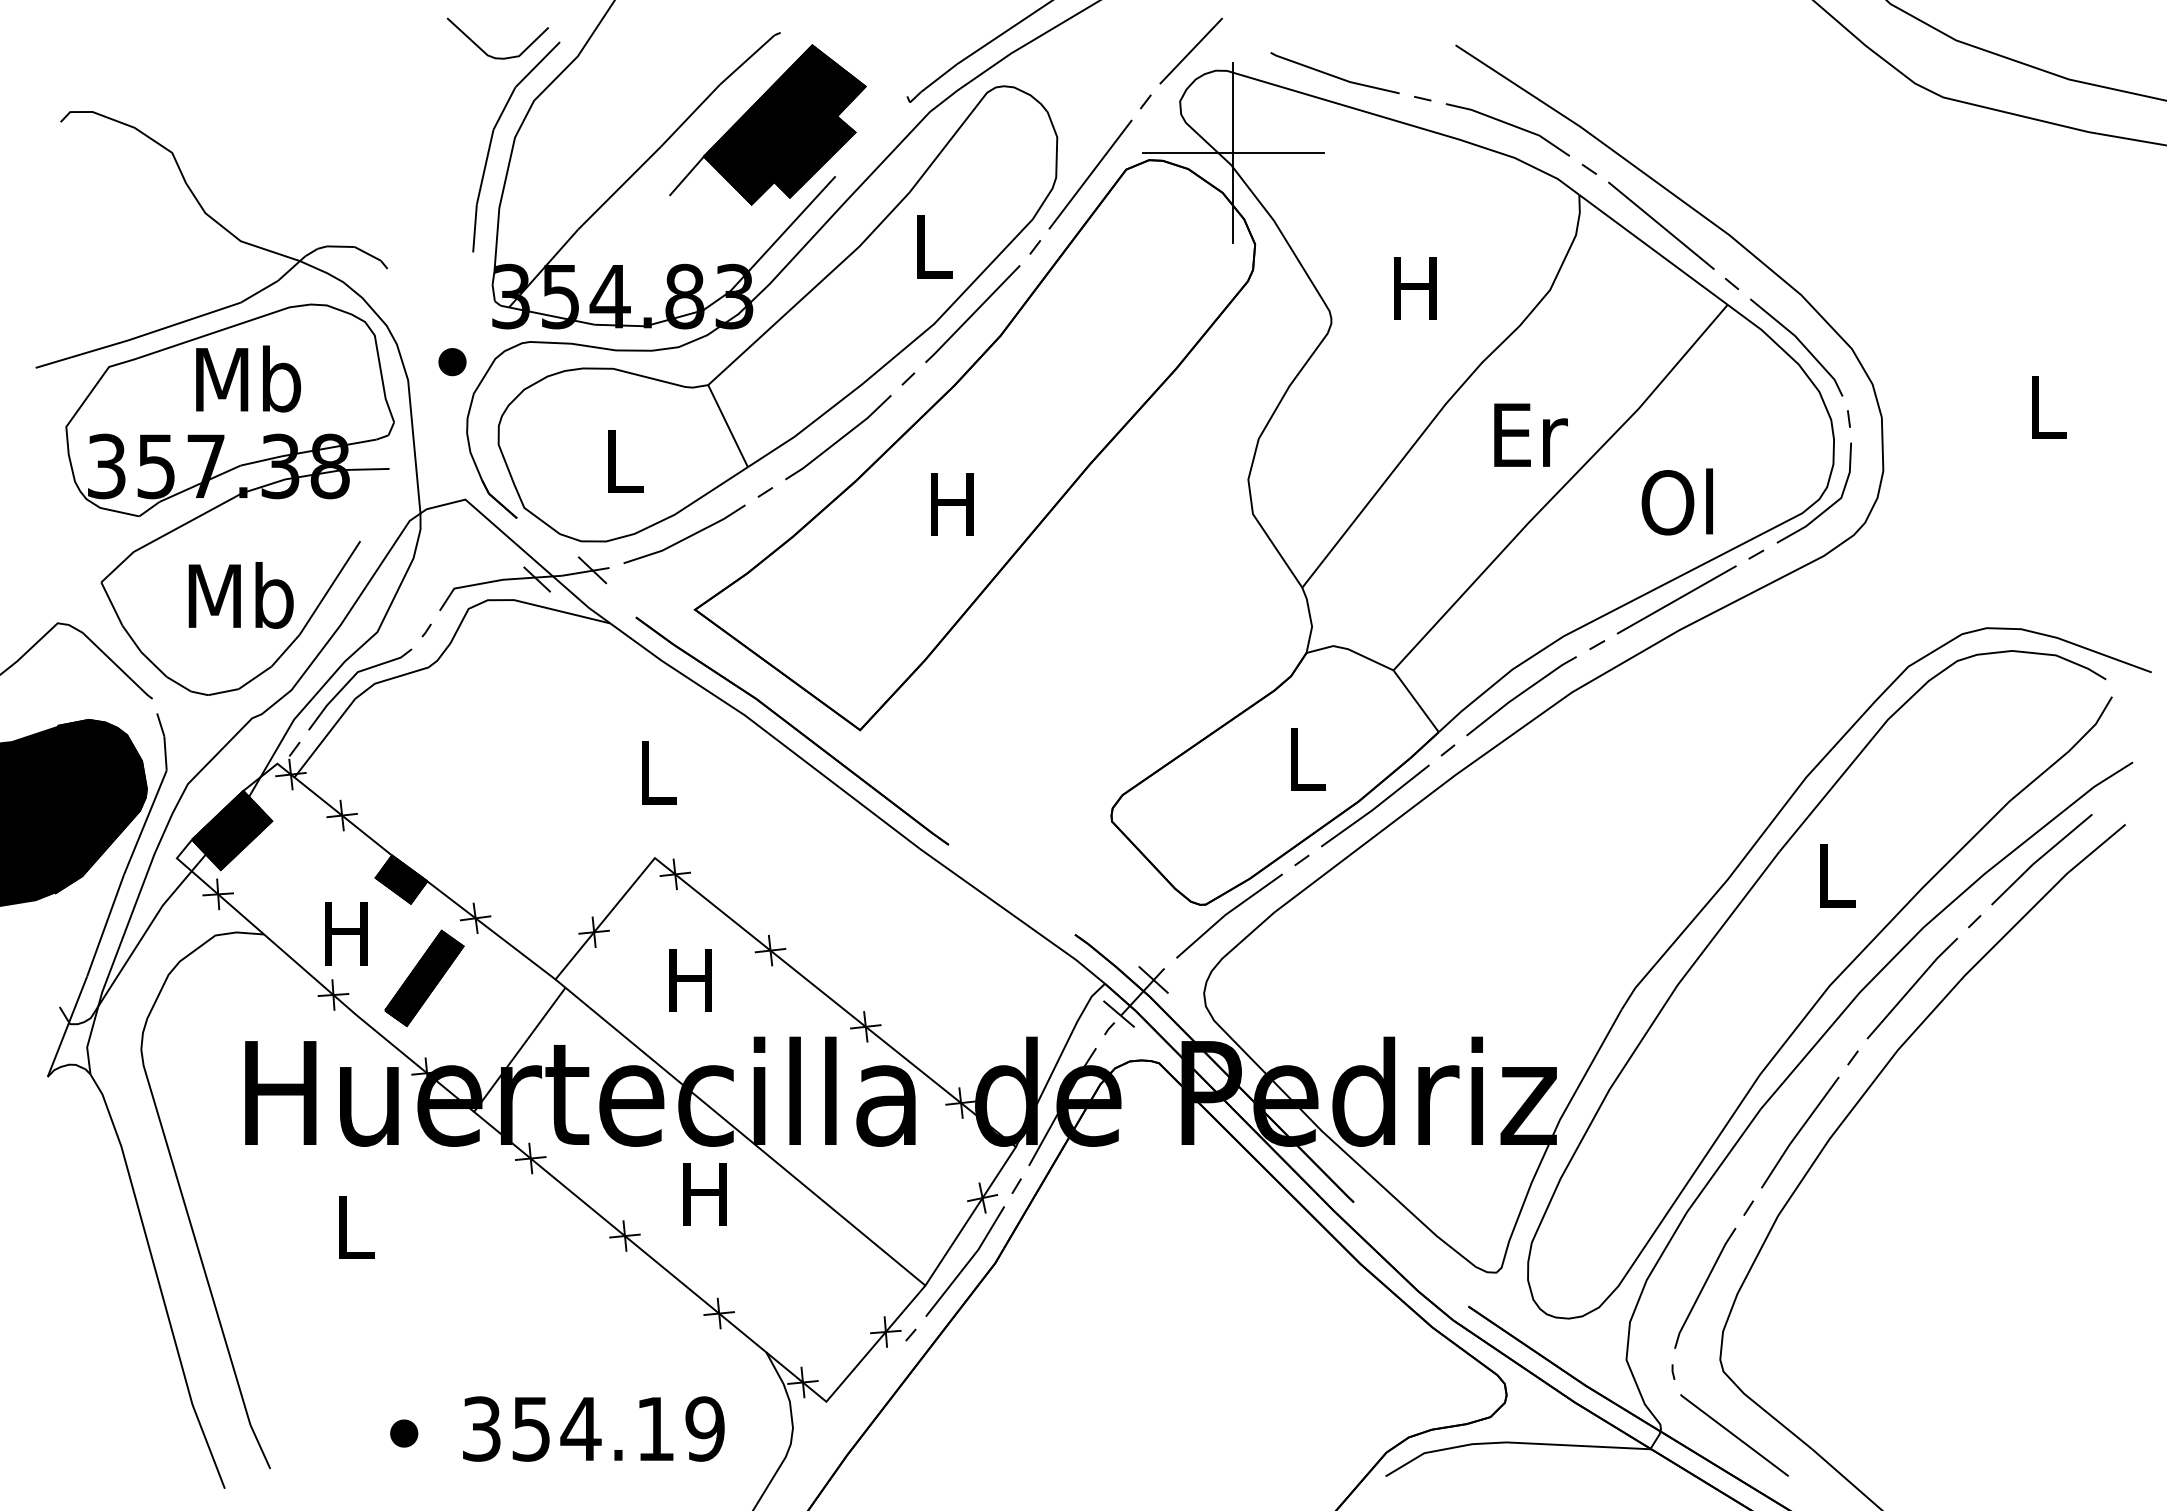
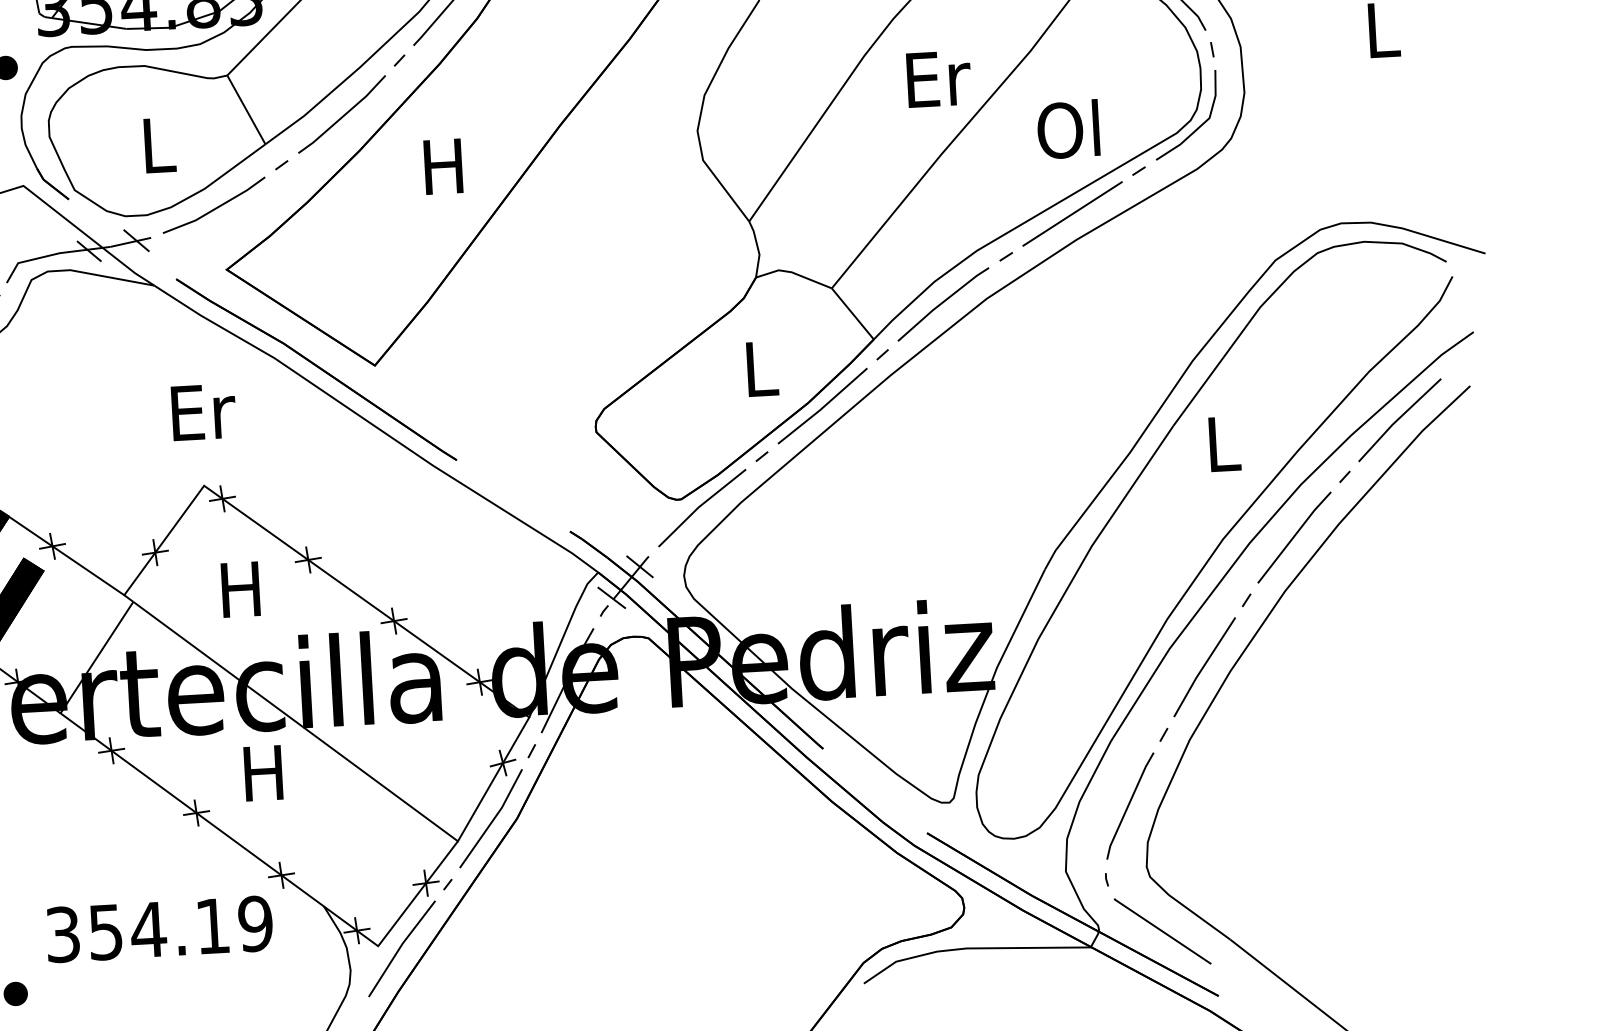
text: (659, 772) -> (203, 411), L -> Er
line: (853, 1404) -> (401, 947), added
text: (593, 1428) -> (159, 928), moved

